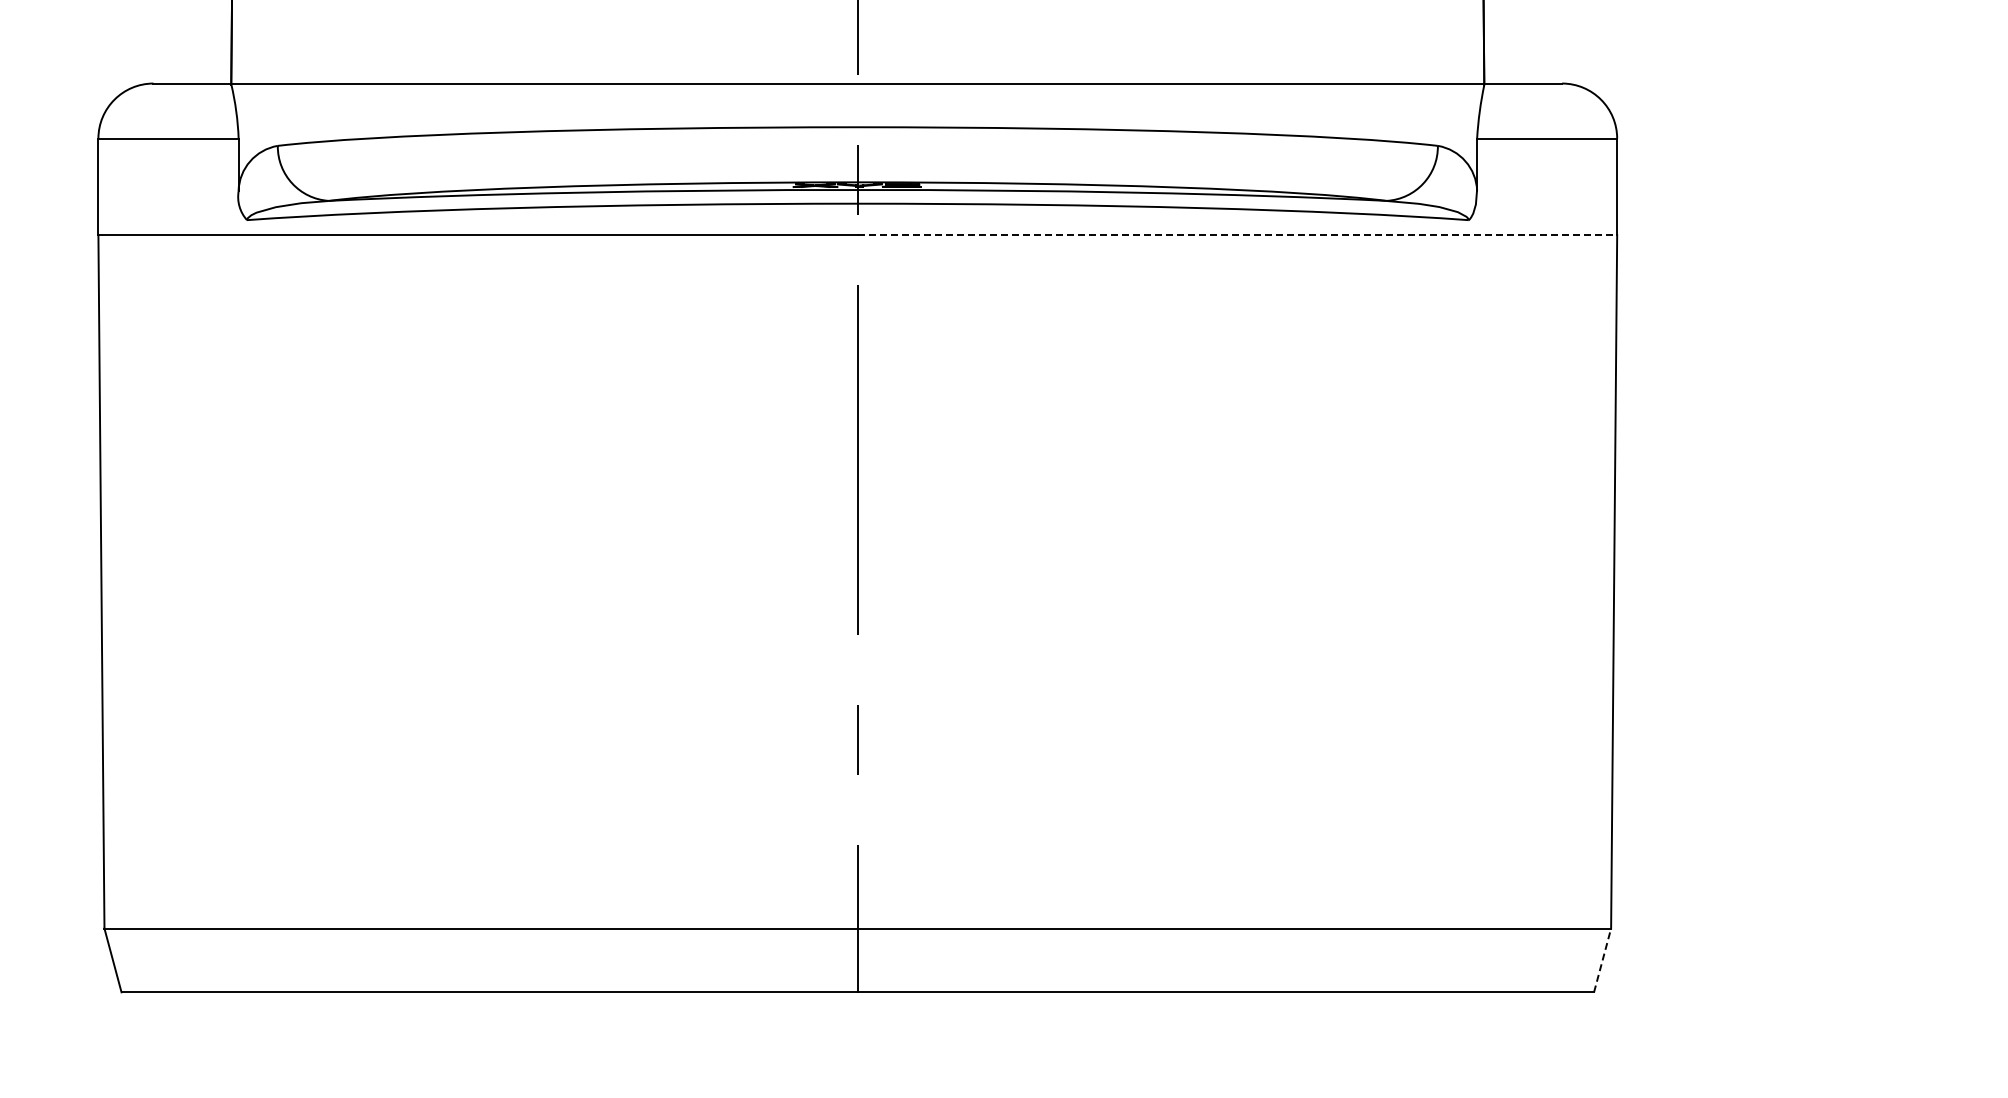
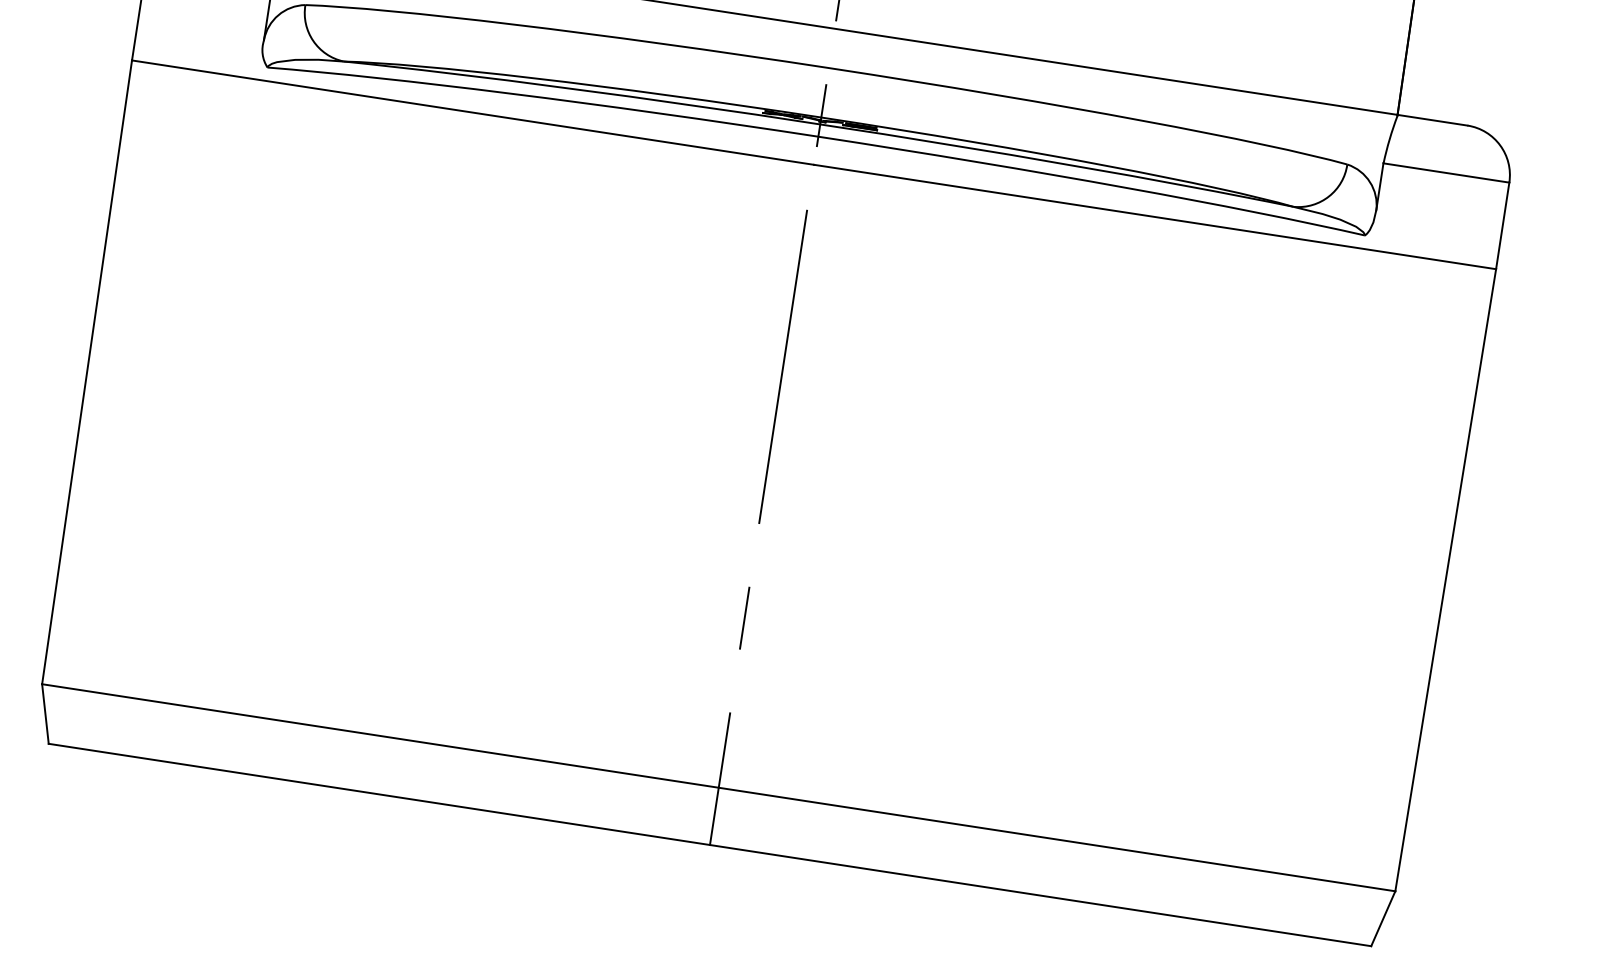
line: (1237, 235) -> (1155, 217), dashed -> solid
line: (1602, 960) -> (1383, 918), dashed -> solid

